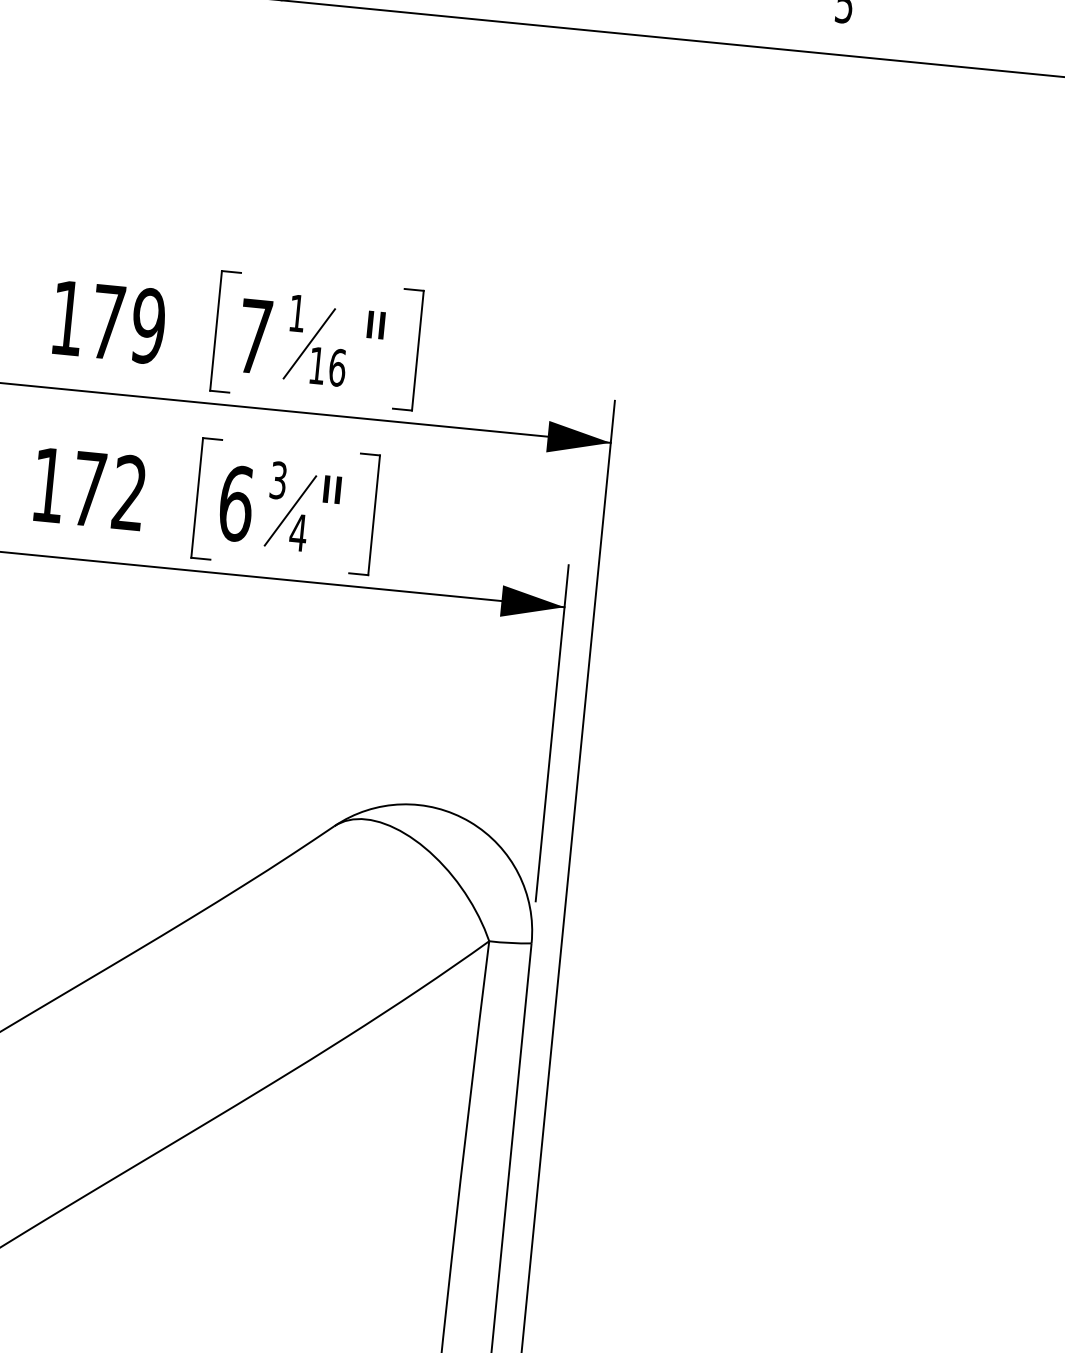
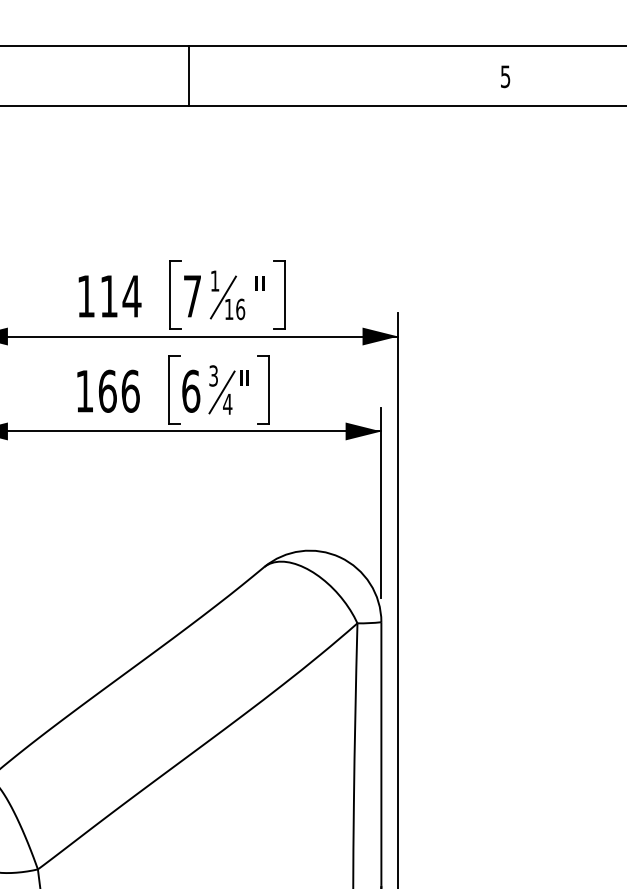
text: (128, 322) -> (120, 295), 179 -> 114
text: (108, 489) -> (118, 390), 172 -> 166

